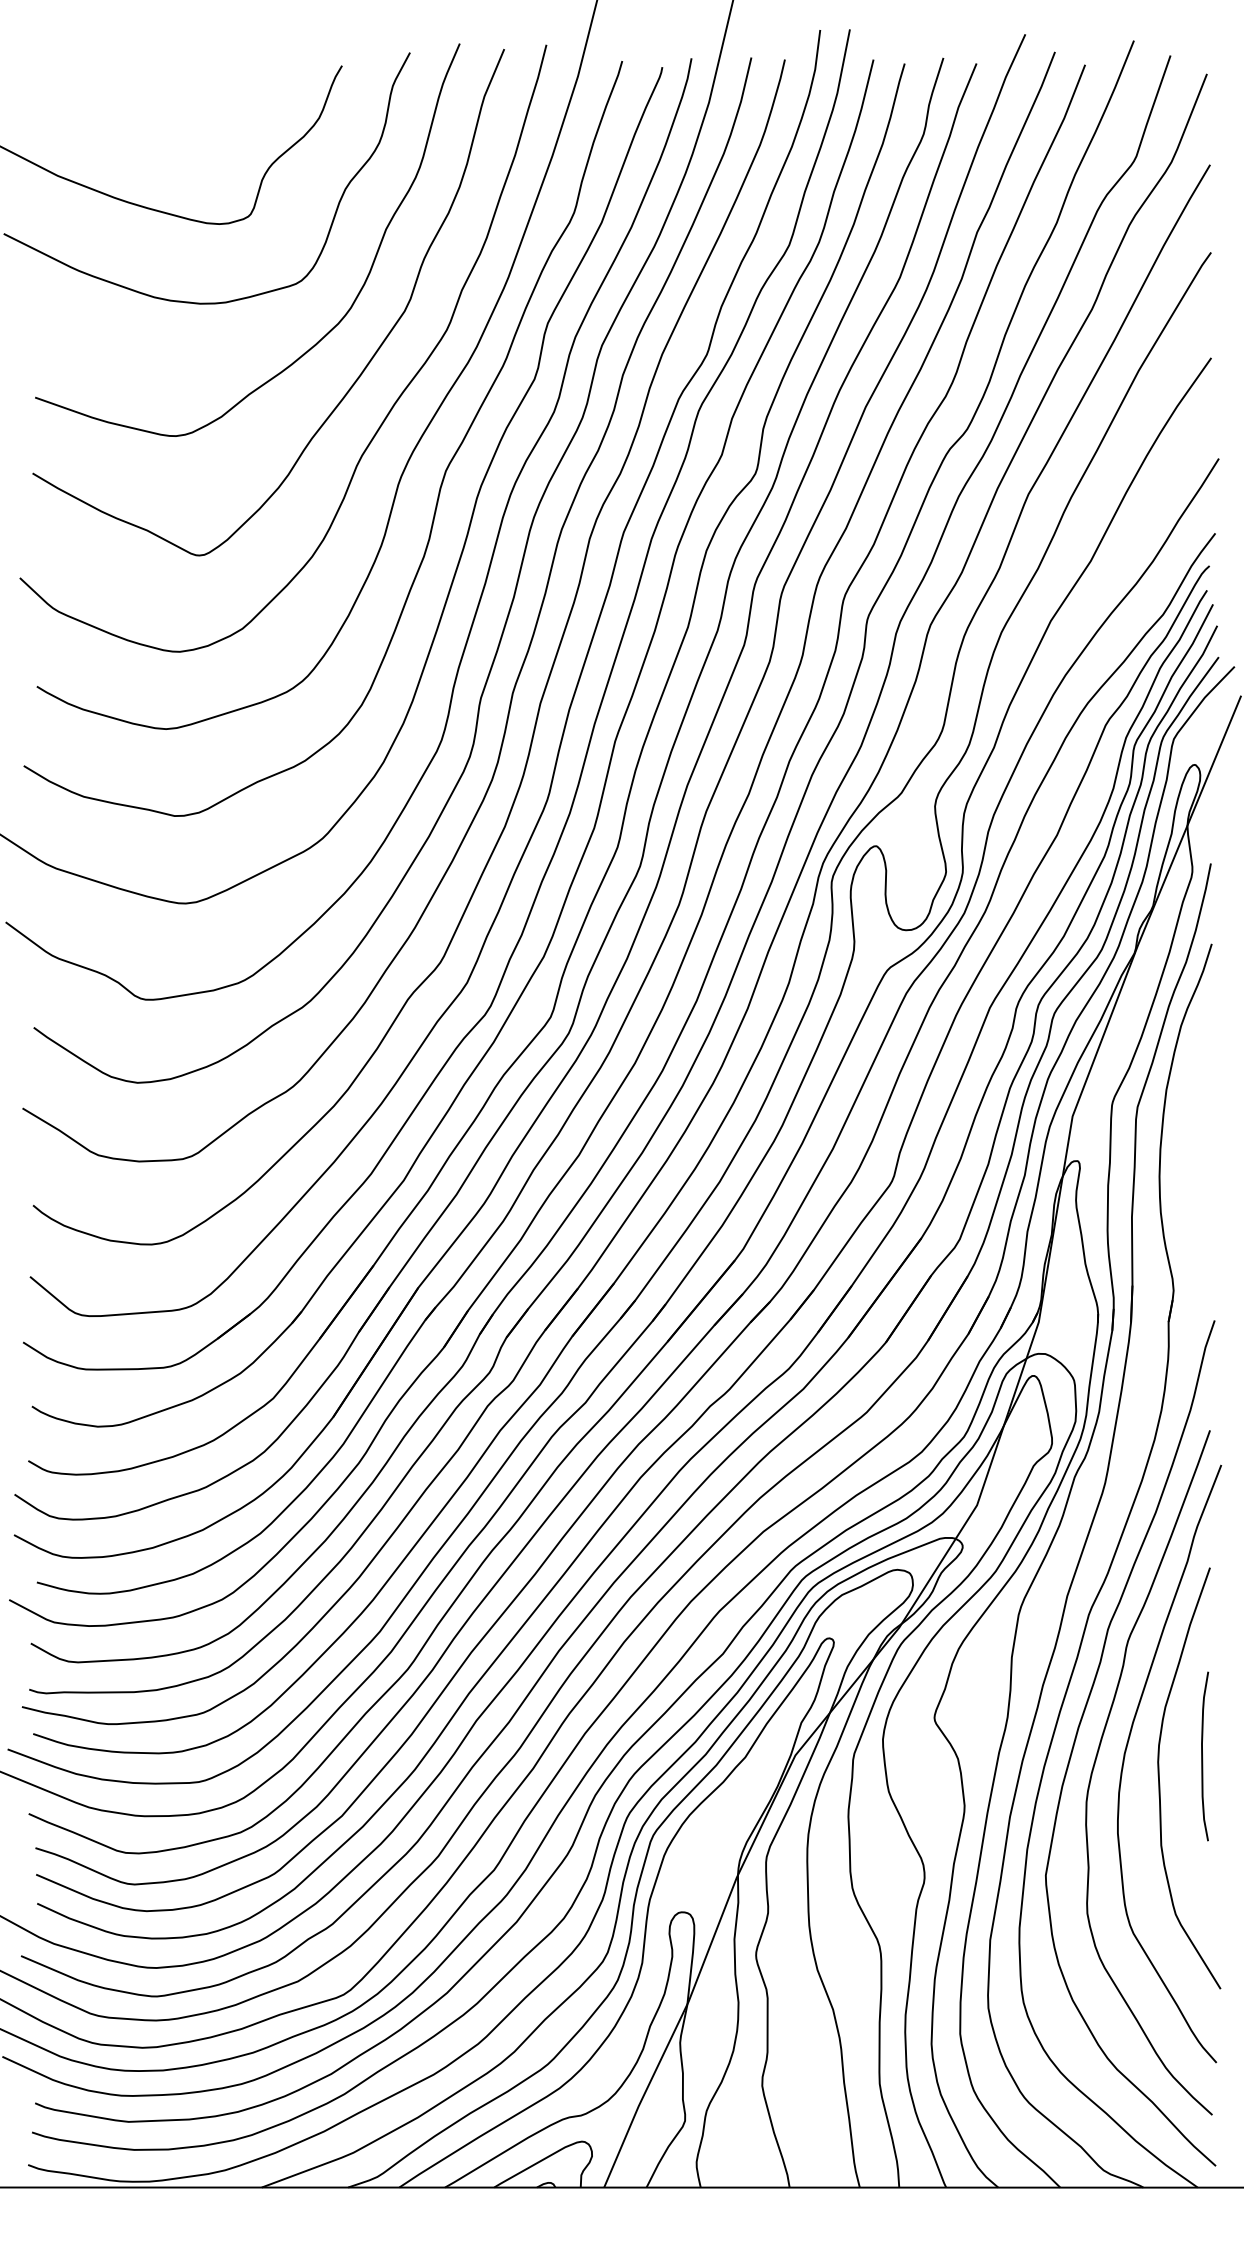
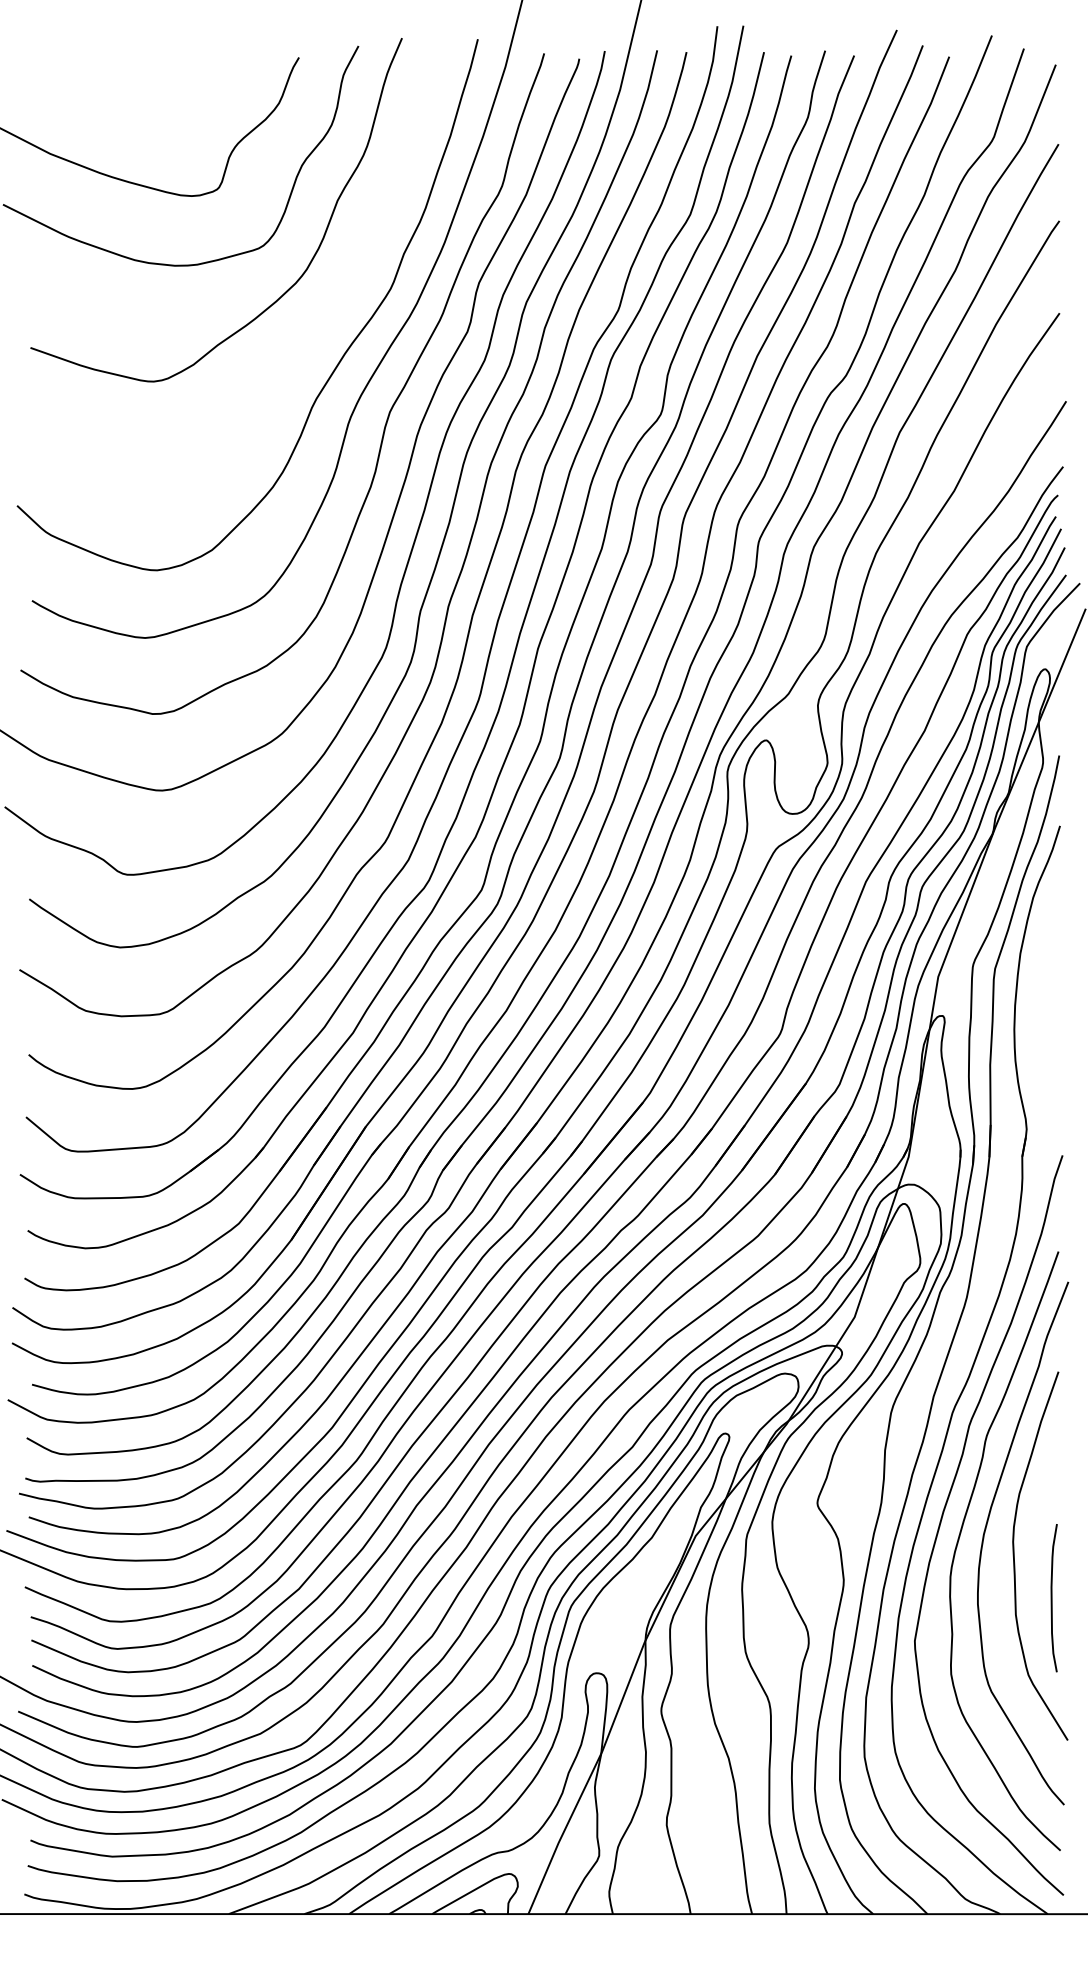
curve: (364, 367) -> (318, 321), removed
curve: (1203, 1758) -> (1052, 1599), moved

